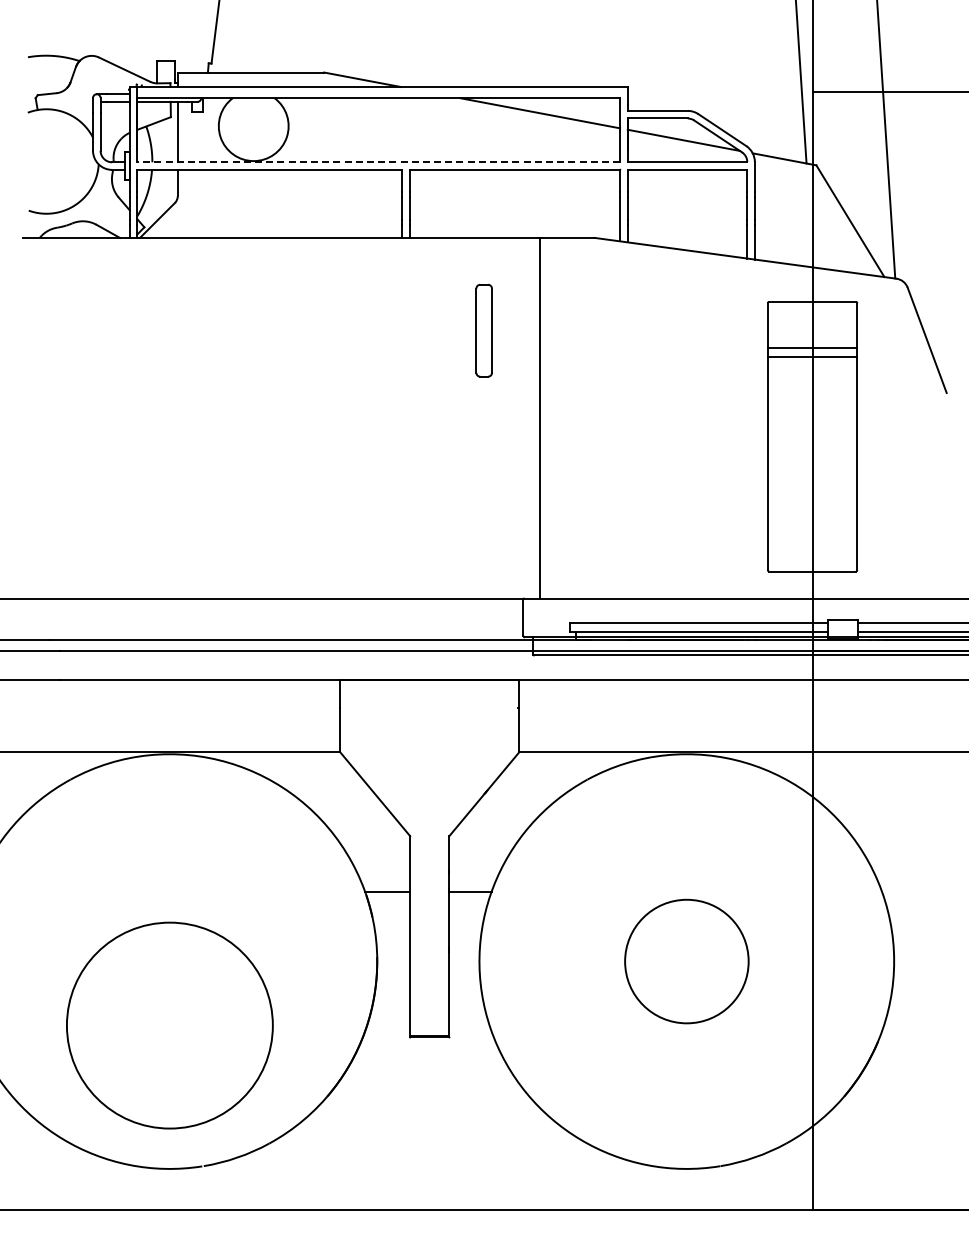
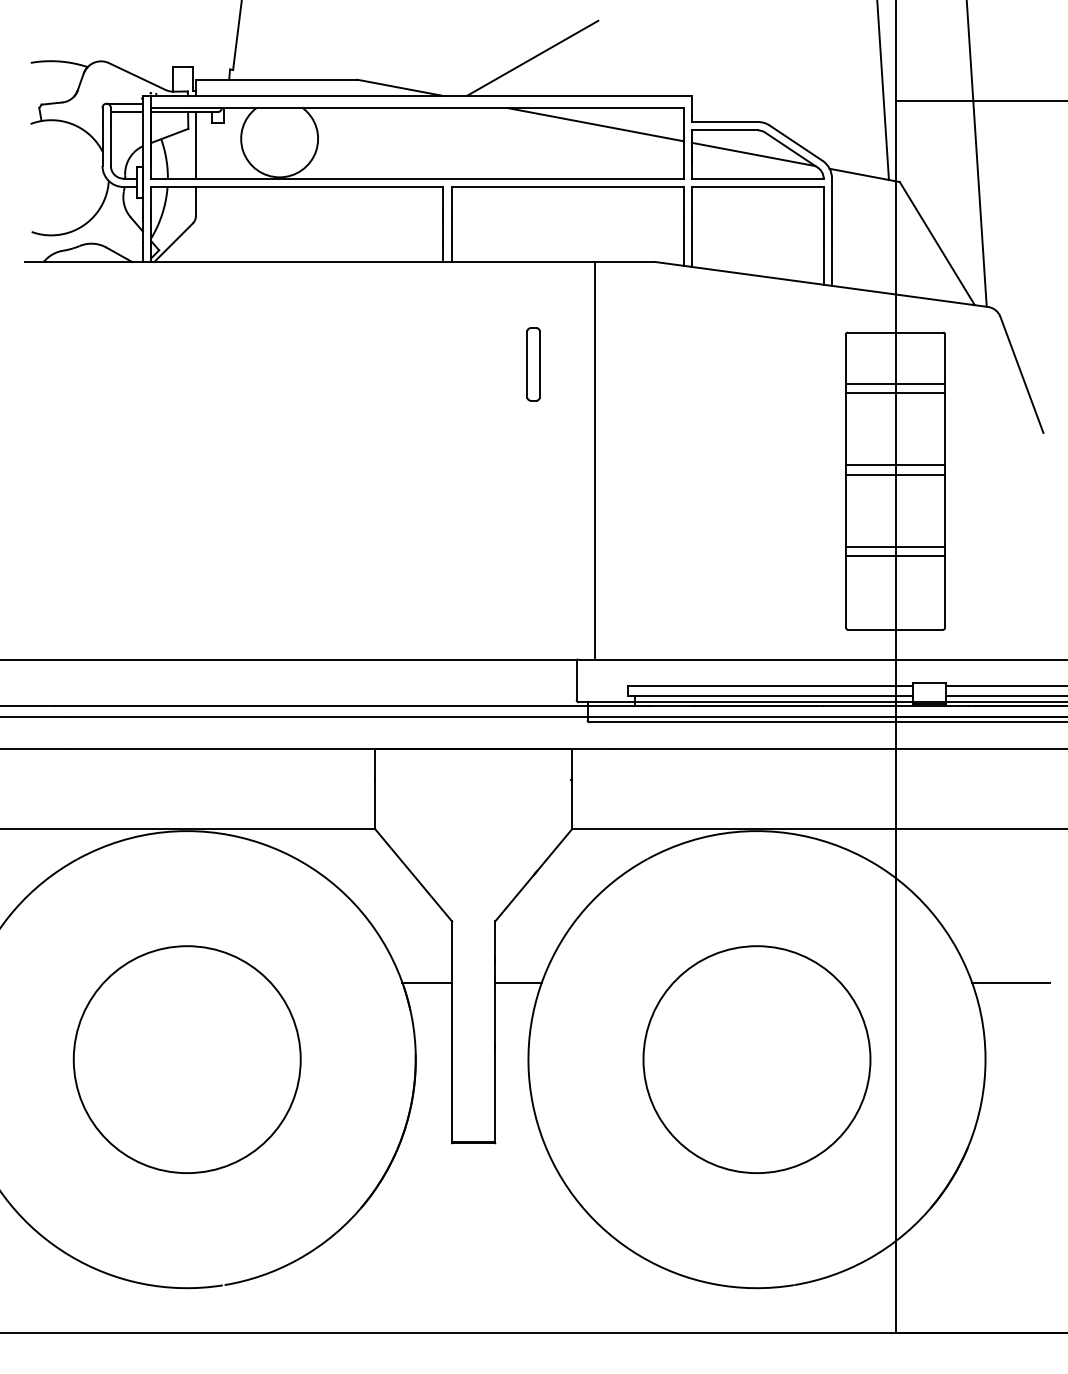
line: (483, 53) -> (532, 58), added
line: (378, 162) -> (417, 178), dashed -> solid
part: (483, 330) -> (532, 364), size x0.71
line: (812, 422) -> (895, 465), added
line: (812, 430) -> (895, 474), added
line: (812, 496) -> (895, 547), added
line: (812, 504) -> (895, 555), added
line: (917, 891) -> (1011, 982), added
circle: (686, 961) -> (756, 1059), size x1.67
circle: (169, 1025) -> (186, 1059), moved

